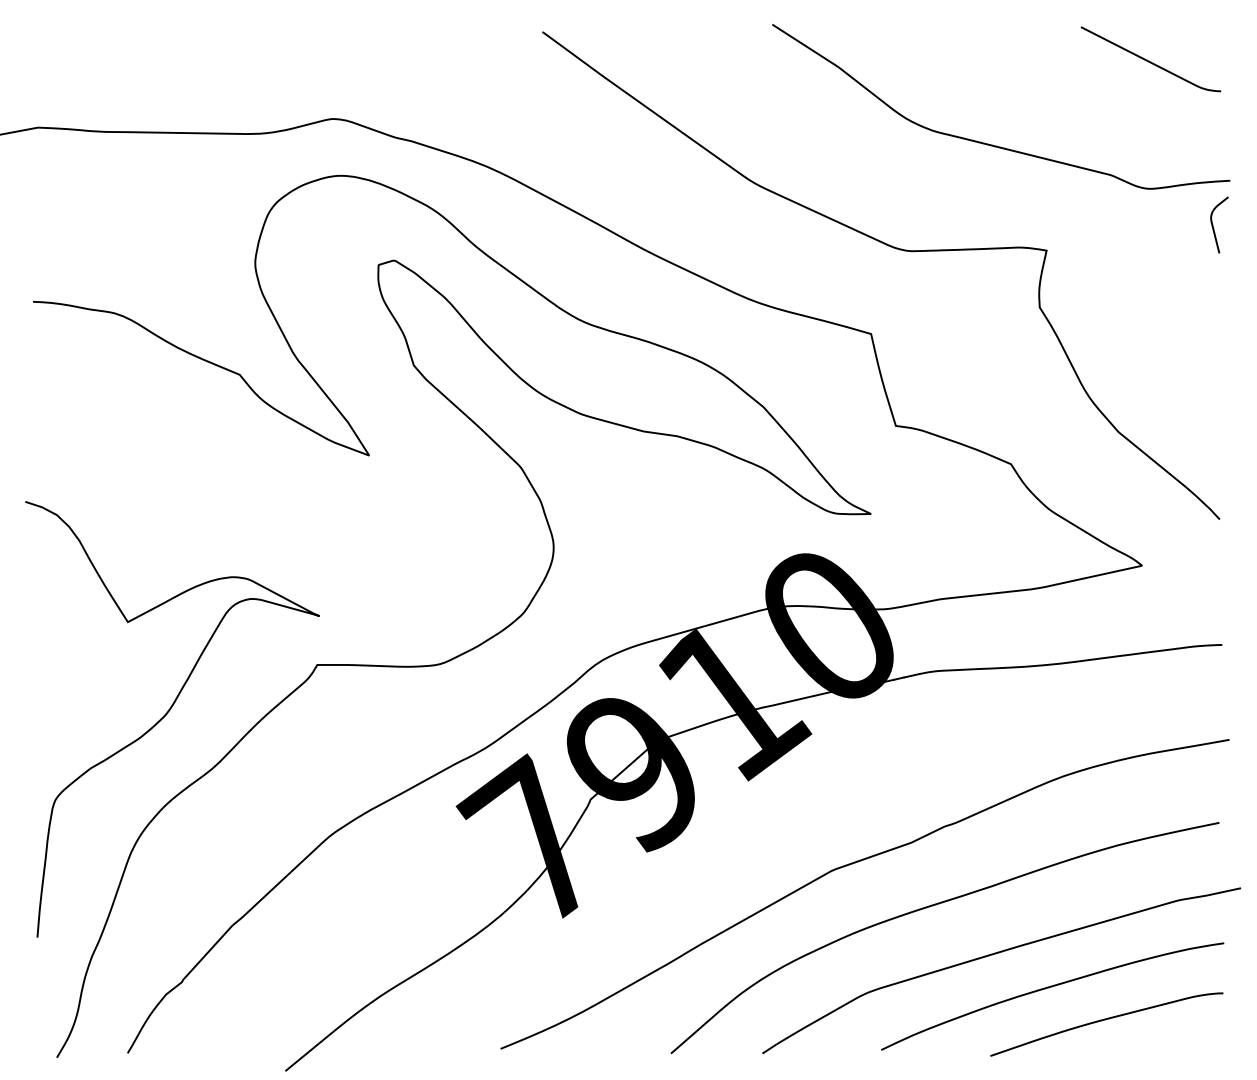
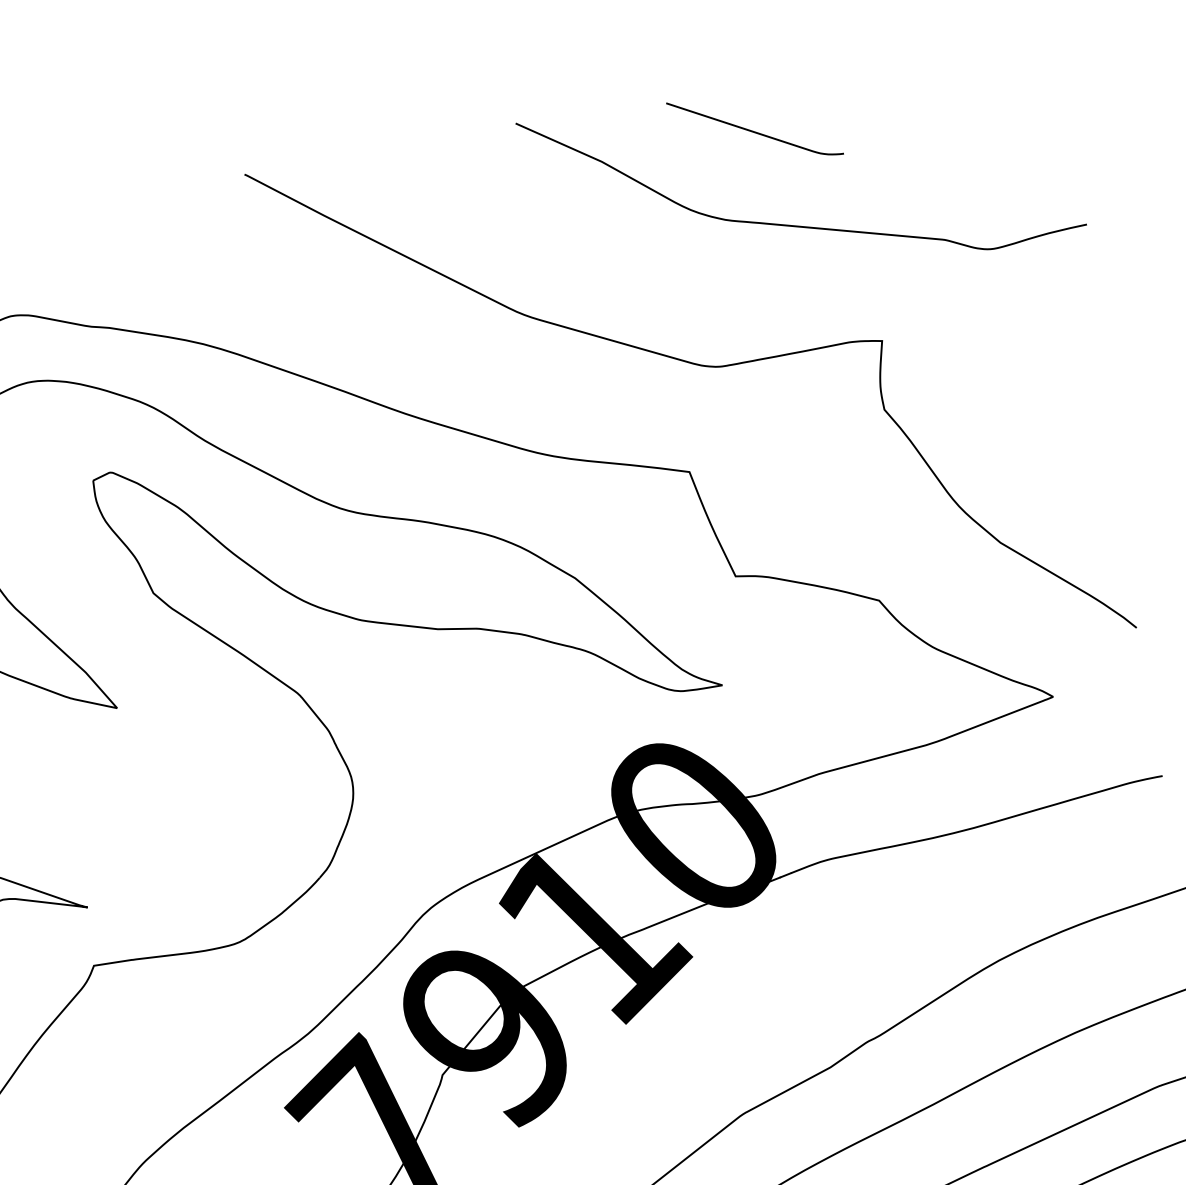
curve: (1149, 60) -> (753, 130), moved
curve: (1213, 224) -> (1075, 279), removed

